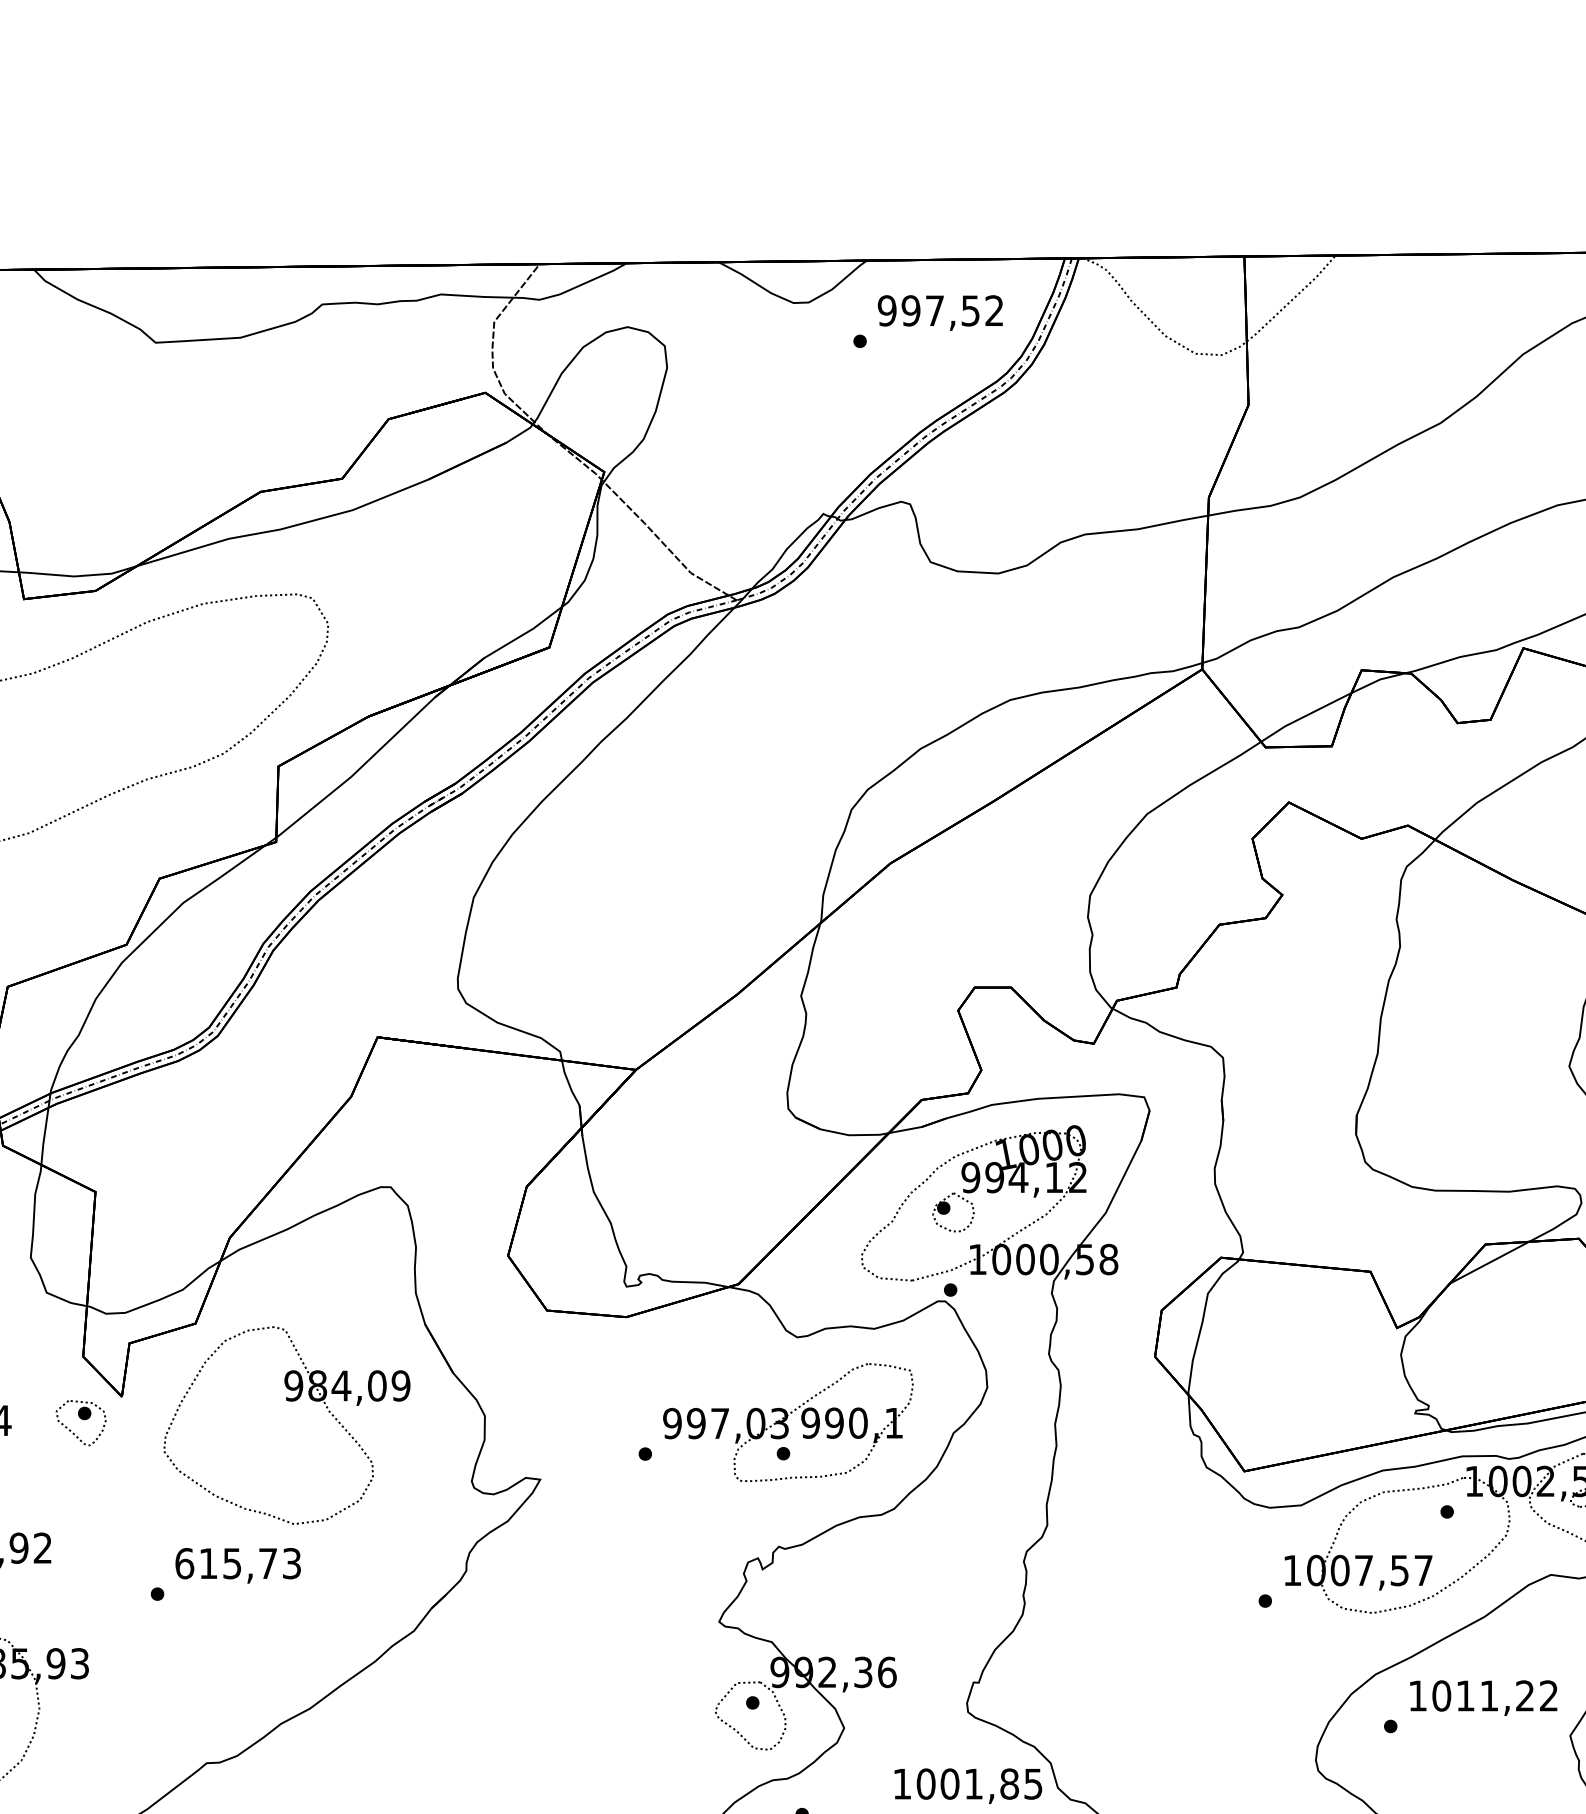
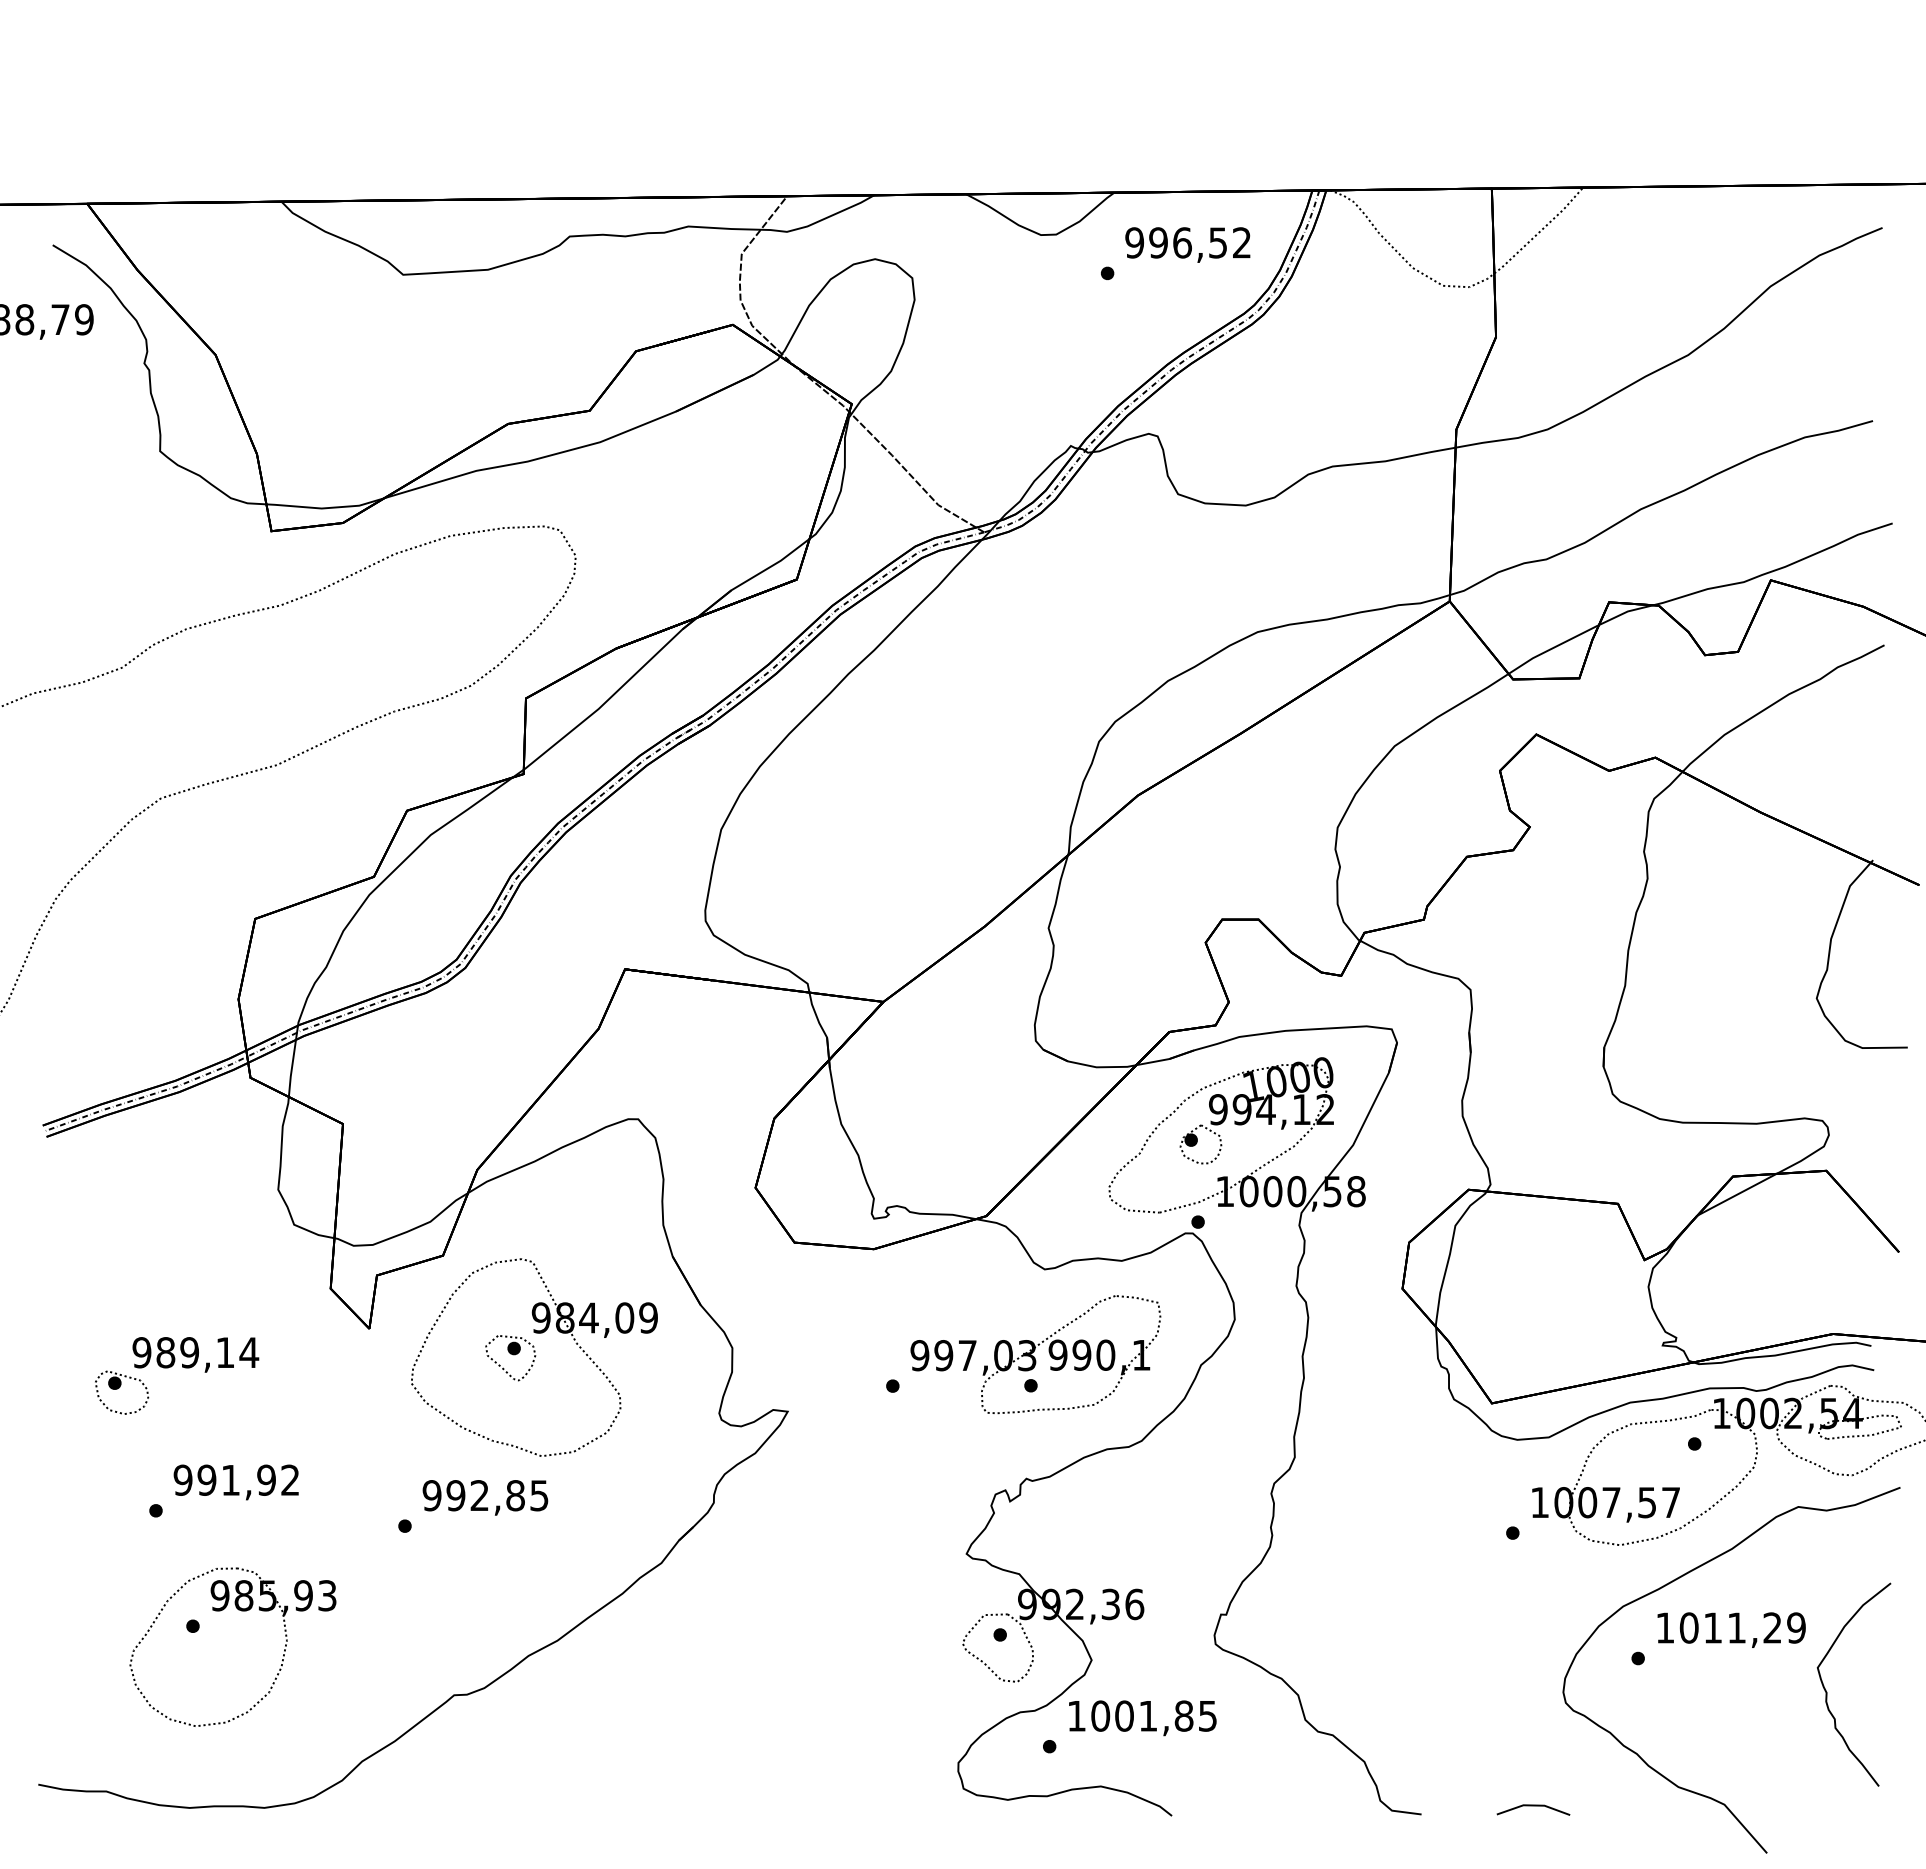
text: (935, 310) -> (1182, 242), 997,52 -> 996,52
part: (81, 1423) -> (510, 1358), moved
text: (238, 1563) -> (485, 1495), 615,73 -> 992,85
text: (1549, 1695) -> (1796, 1627), 1011,22 -> 1011,29
text: (968, 1786) -> (1142, 1718), moved

